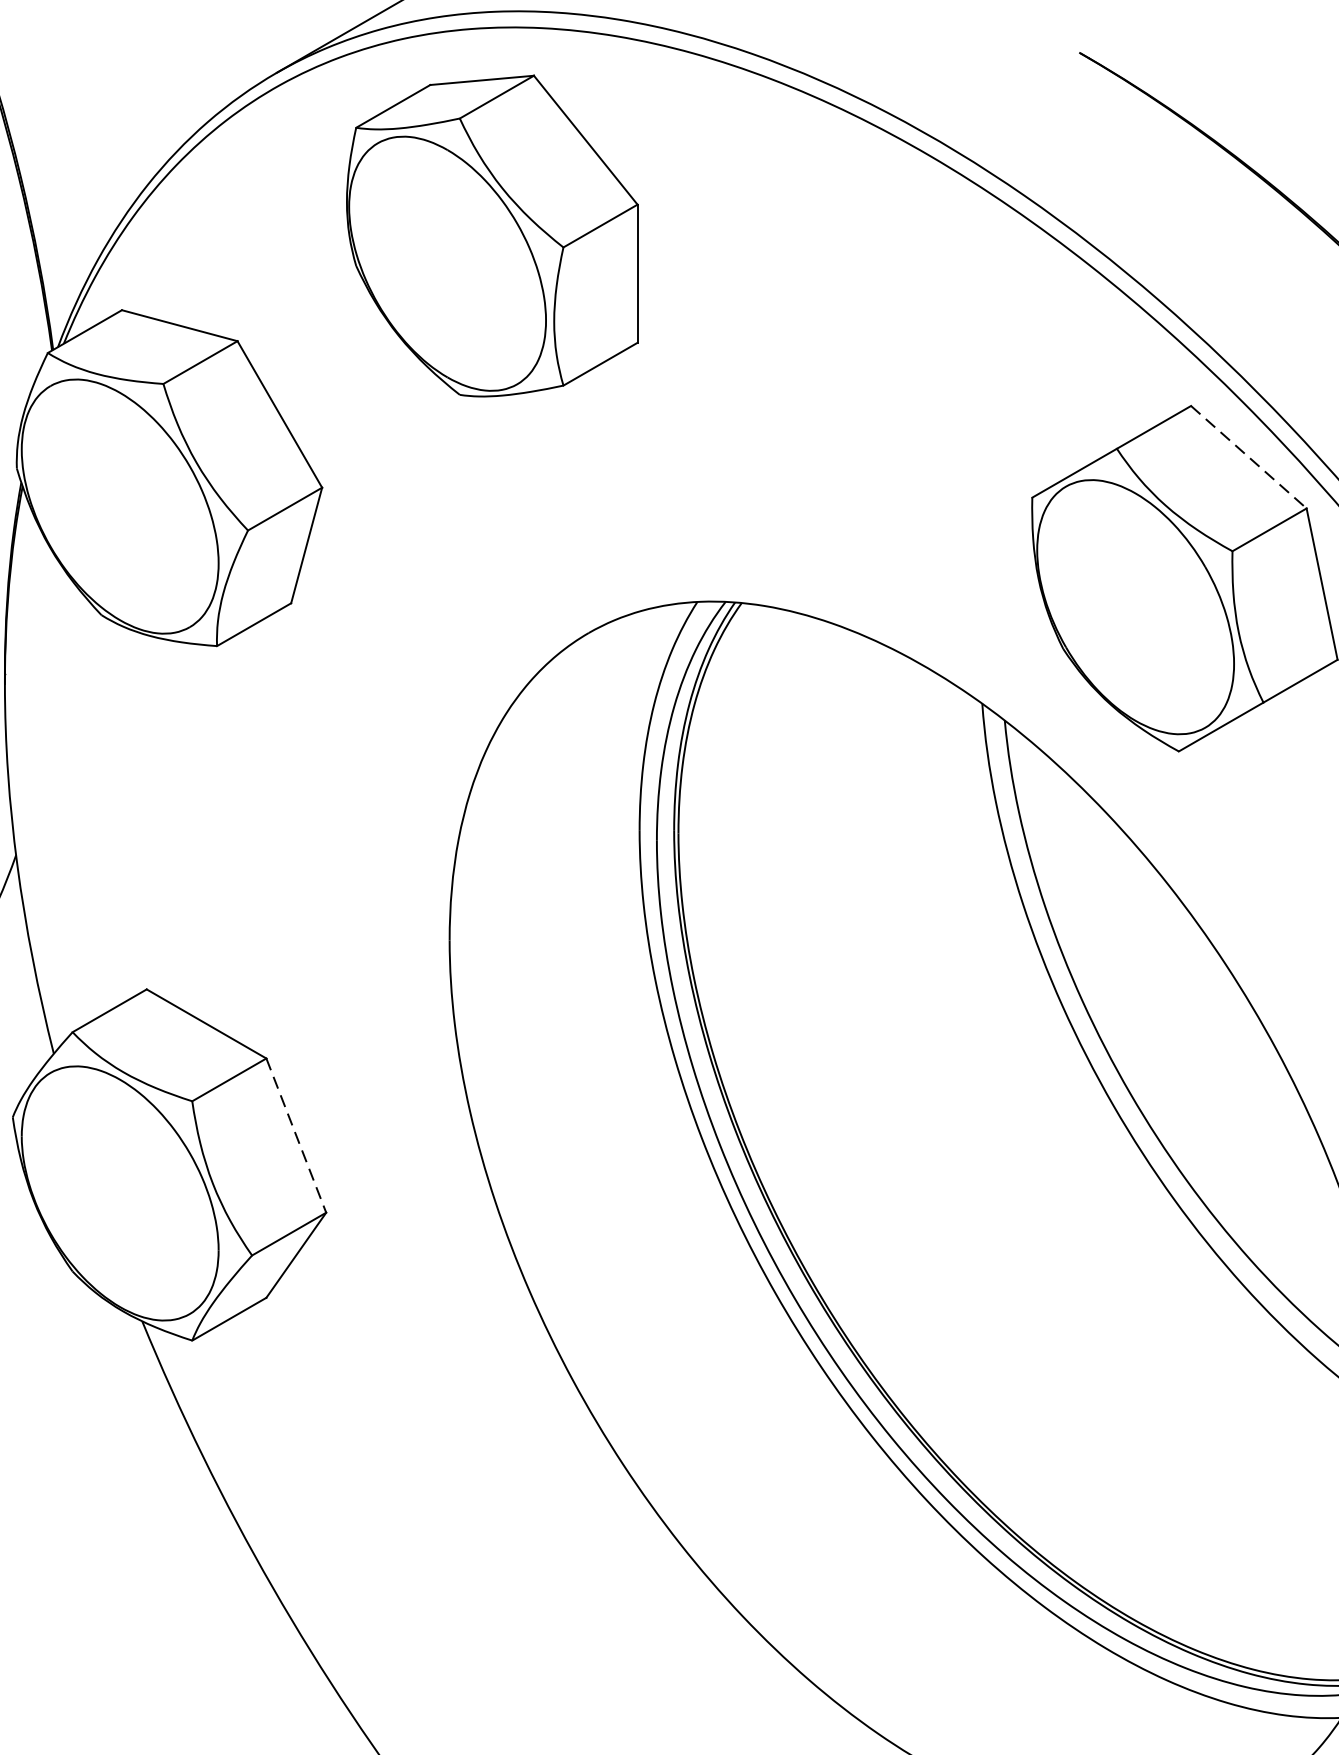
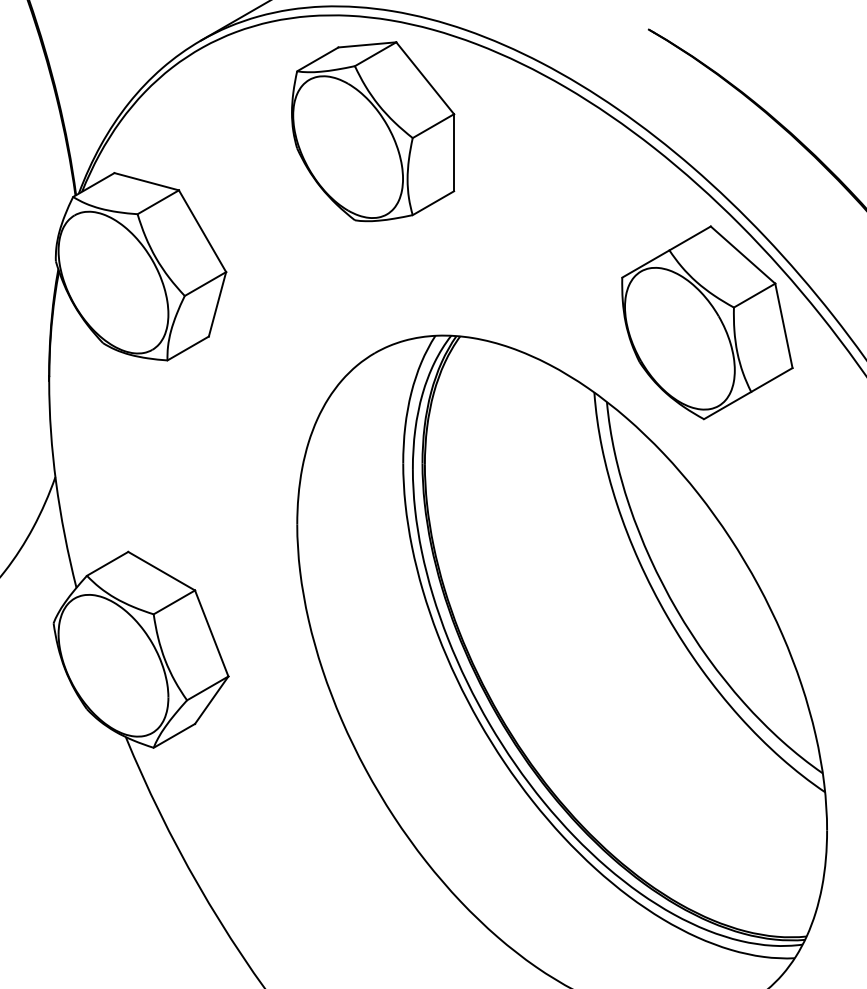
part: (493, 235) -> (373, 131), moved
line: (1249, 457) -> (743, 255), dashed -> solid
line: (295, 1135) -> (211, 633), dashed -> solid

